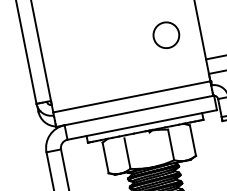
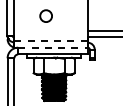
circle: (164, 34) -> (45, 15), moved
line: (132, 95) -> (51, 40), solid -> dashed
line: (139, 109) -> (53, 47), solid -> dashed

